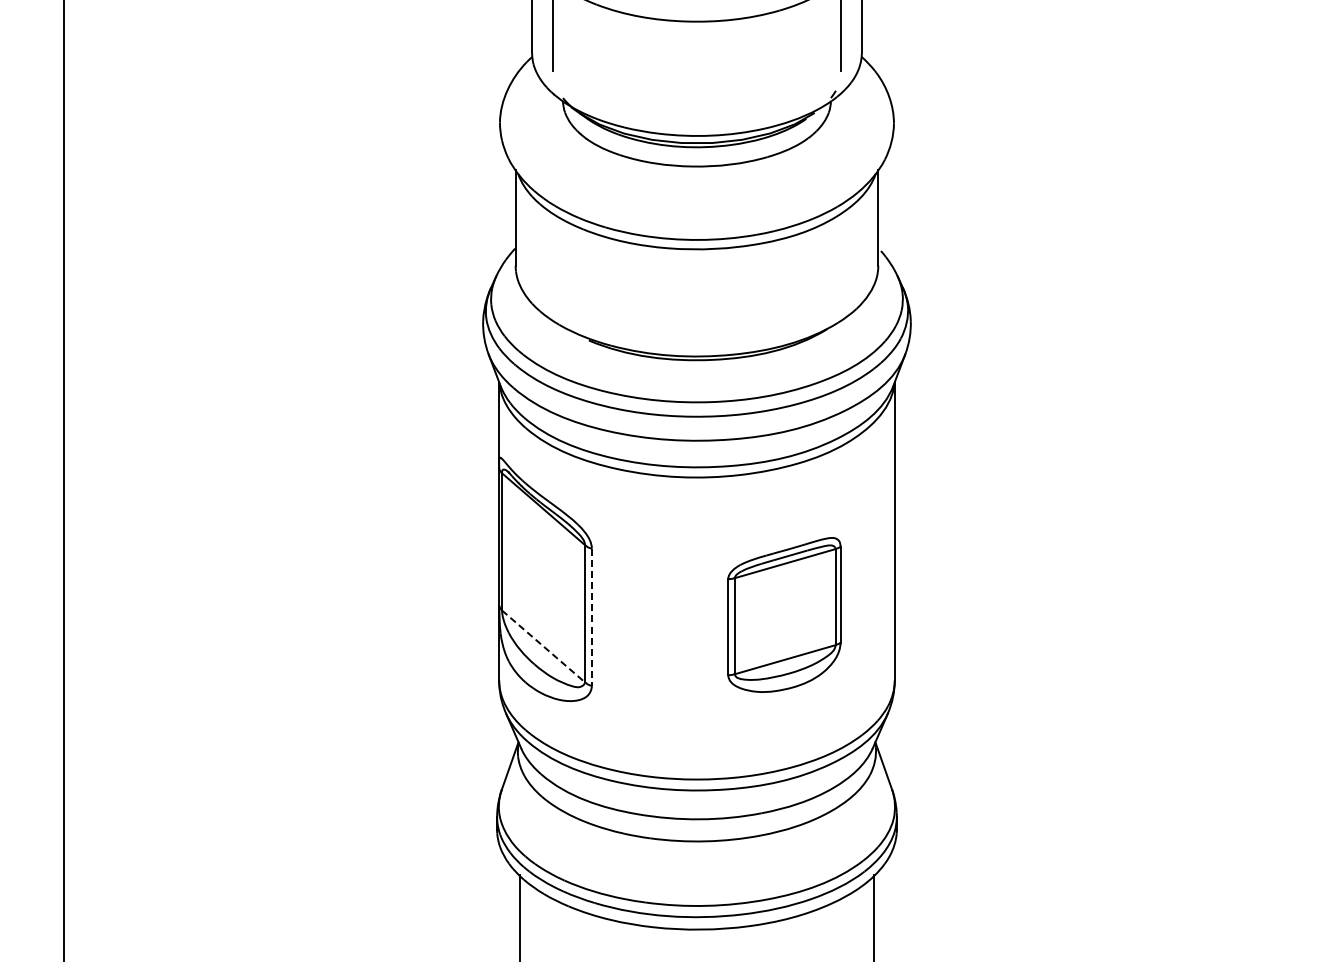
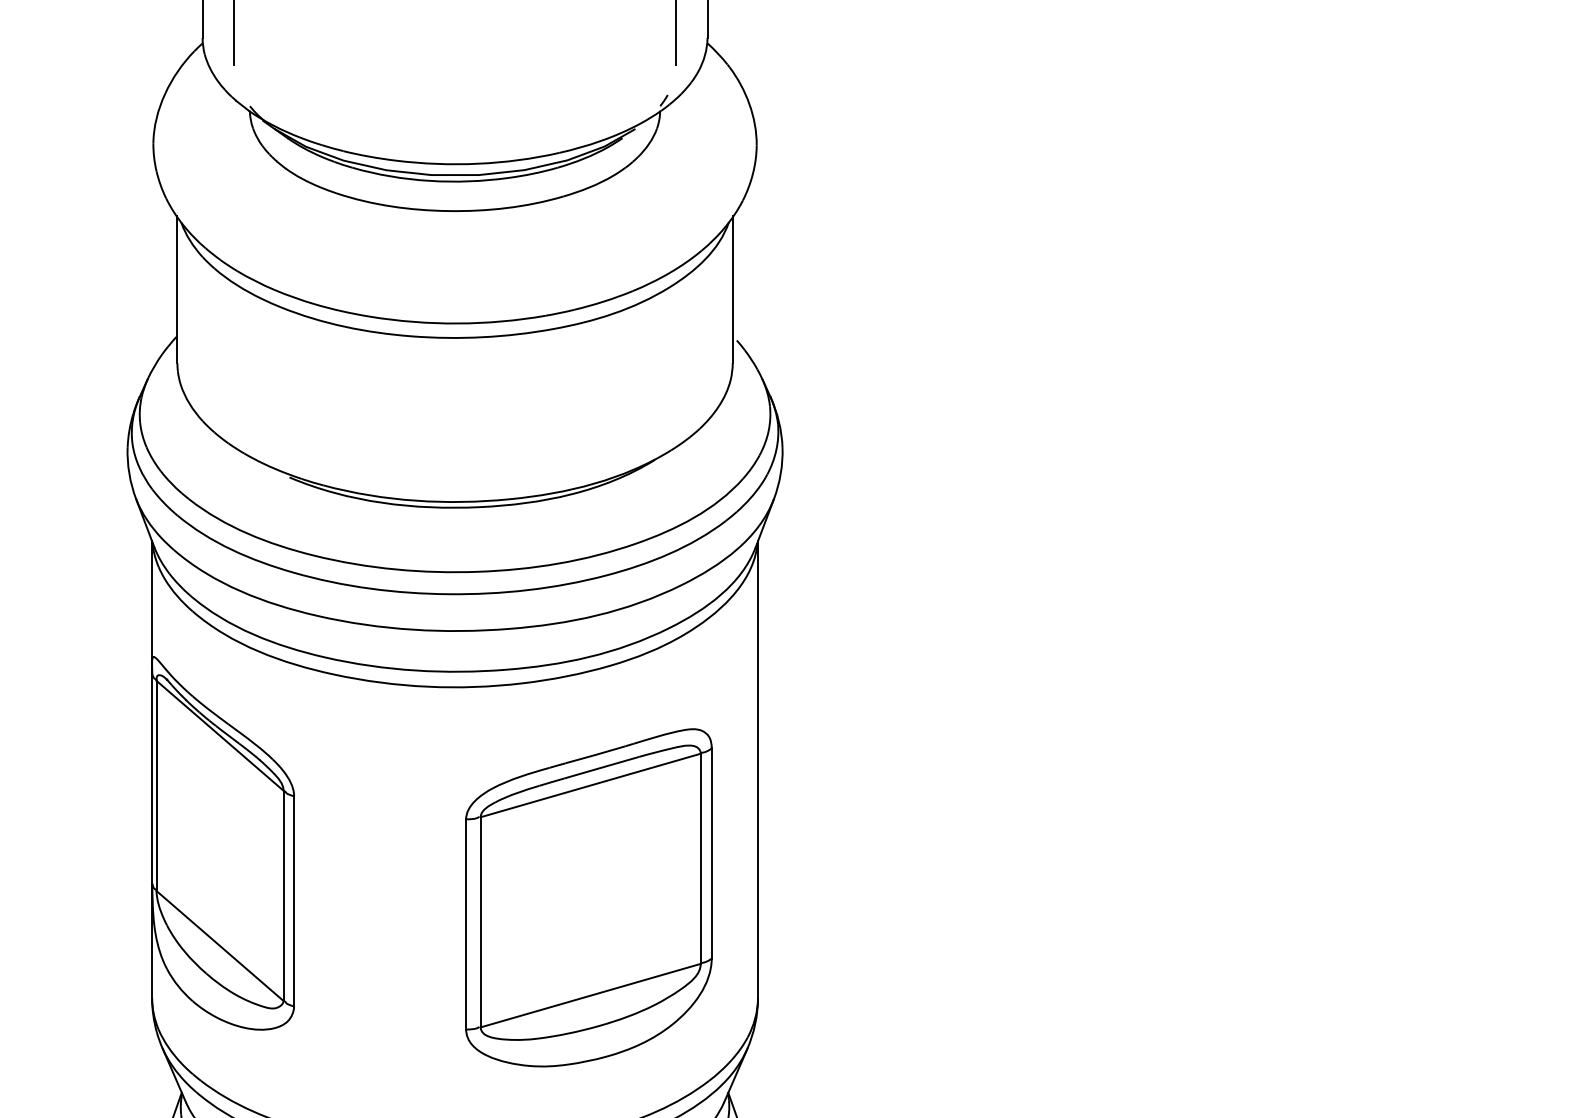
part: (784, 614) -> (589, 897), size x1.43
line: (591, 617) -> (293, 901), dashed -> solid
line: (543, 646) -> (220, 946), dashed -> solid

